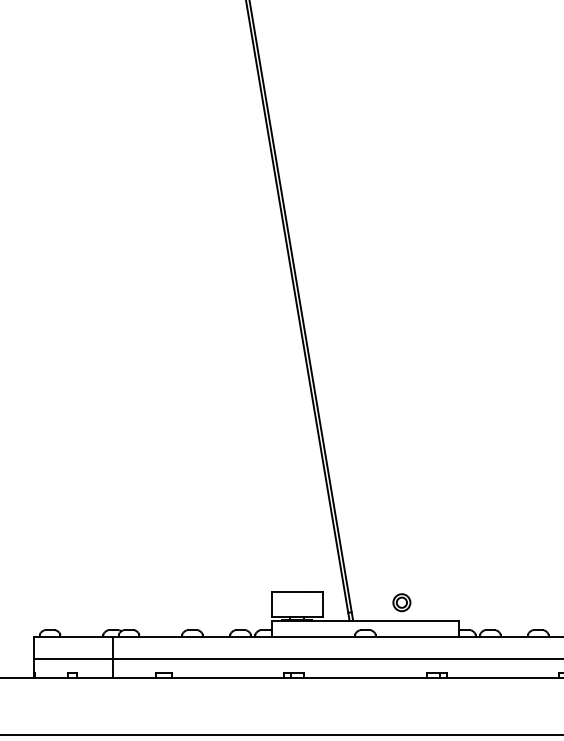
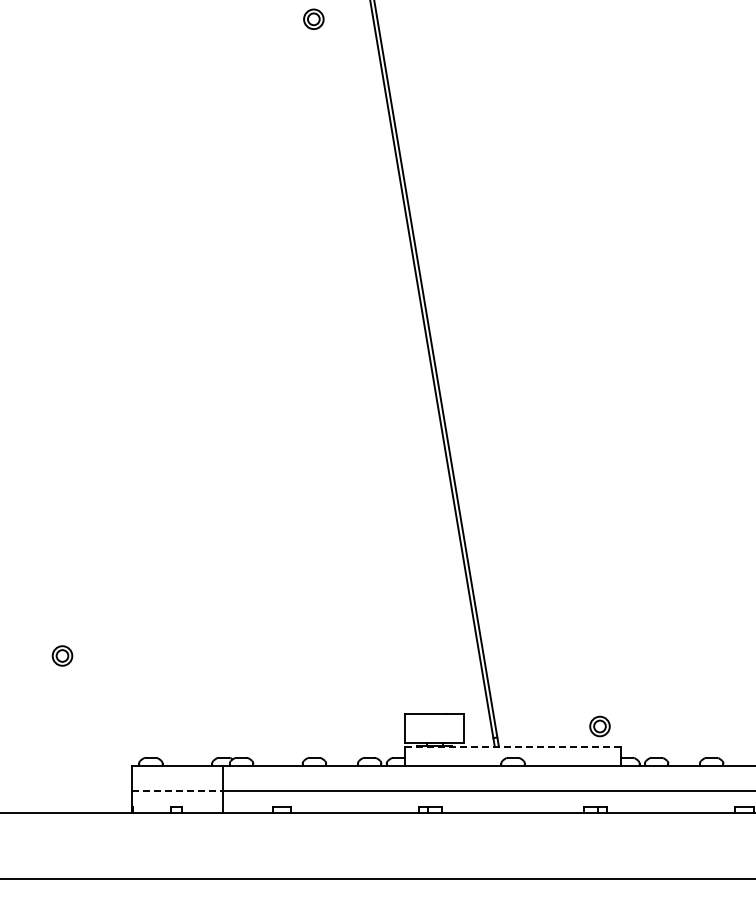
part: (401, 602) -> (599, 726), moved
line: (365, 620) -> (513, 747), solid -> dashed
line: (72, 659) -> (176, 791), solid -> dashed

